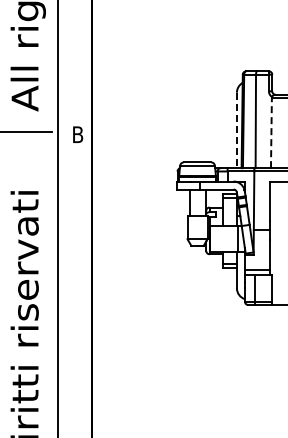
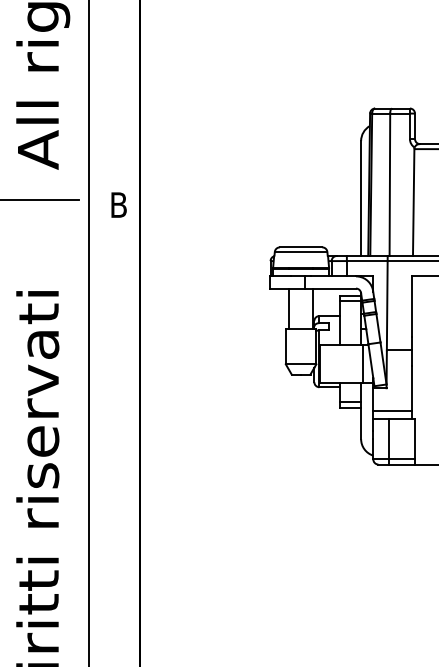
line: (236, 130) -> (360, 198), dashed -> solid
line: (271, 132) -> (413, 201), dashed -> solid

